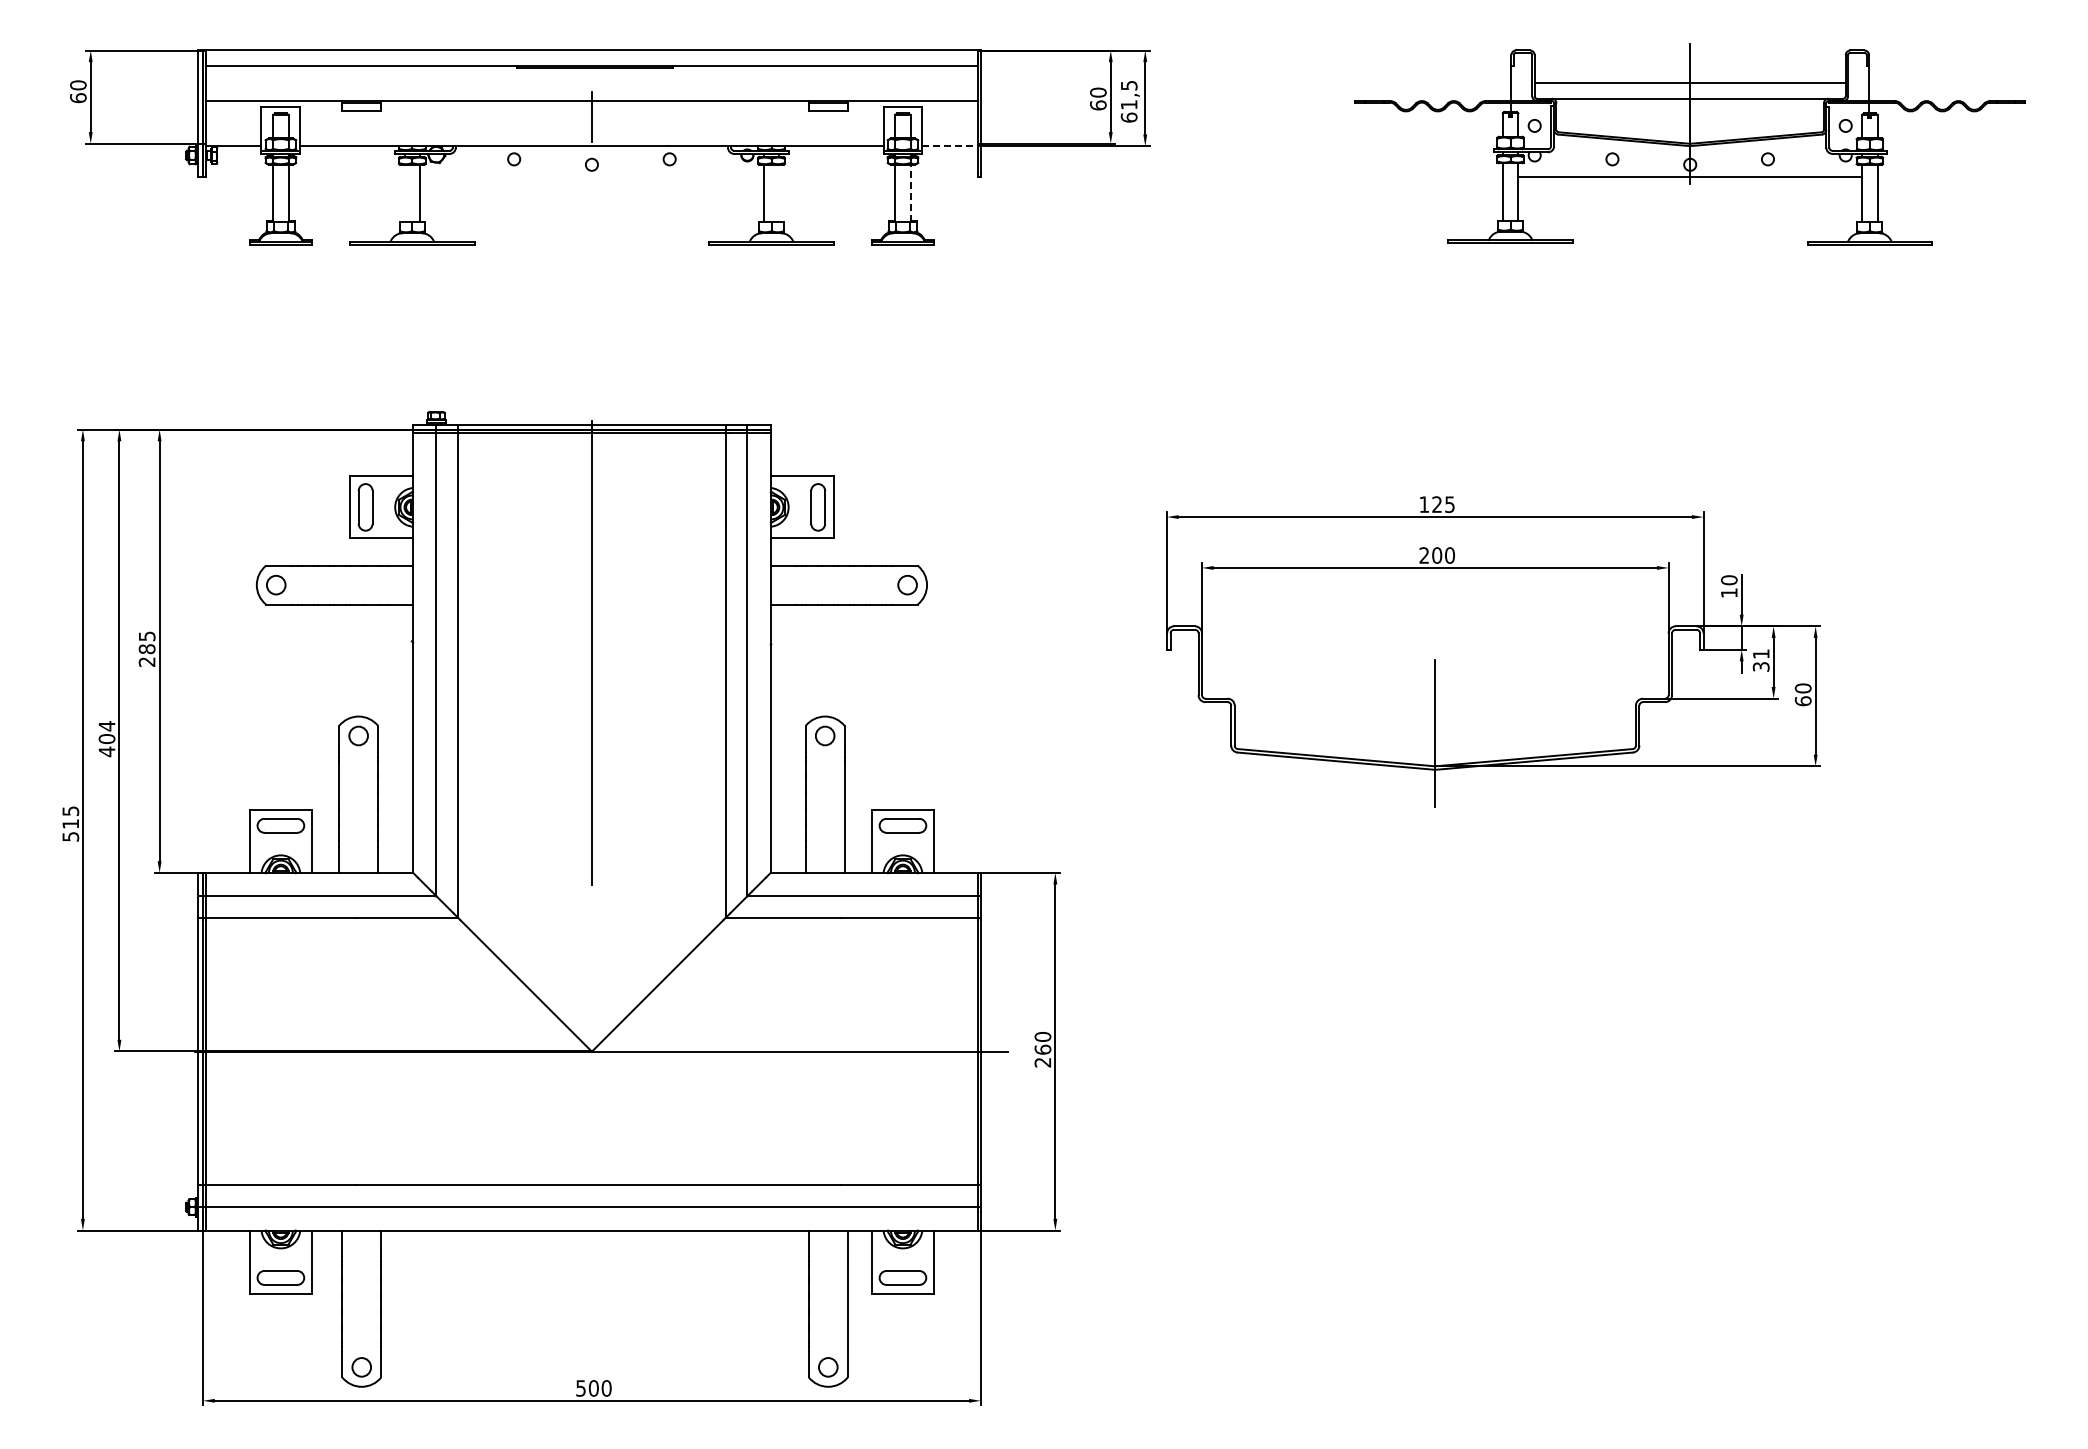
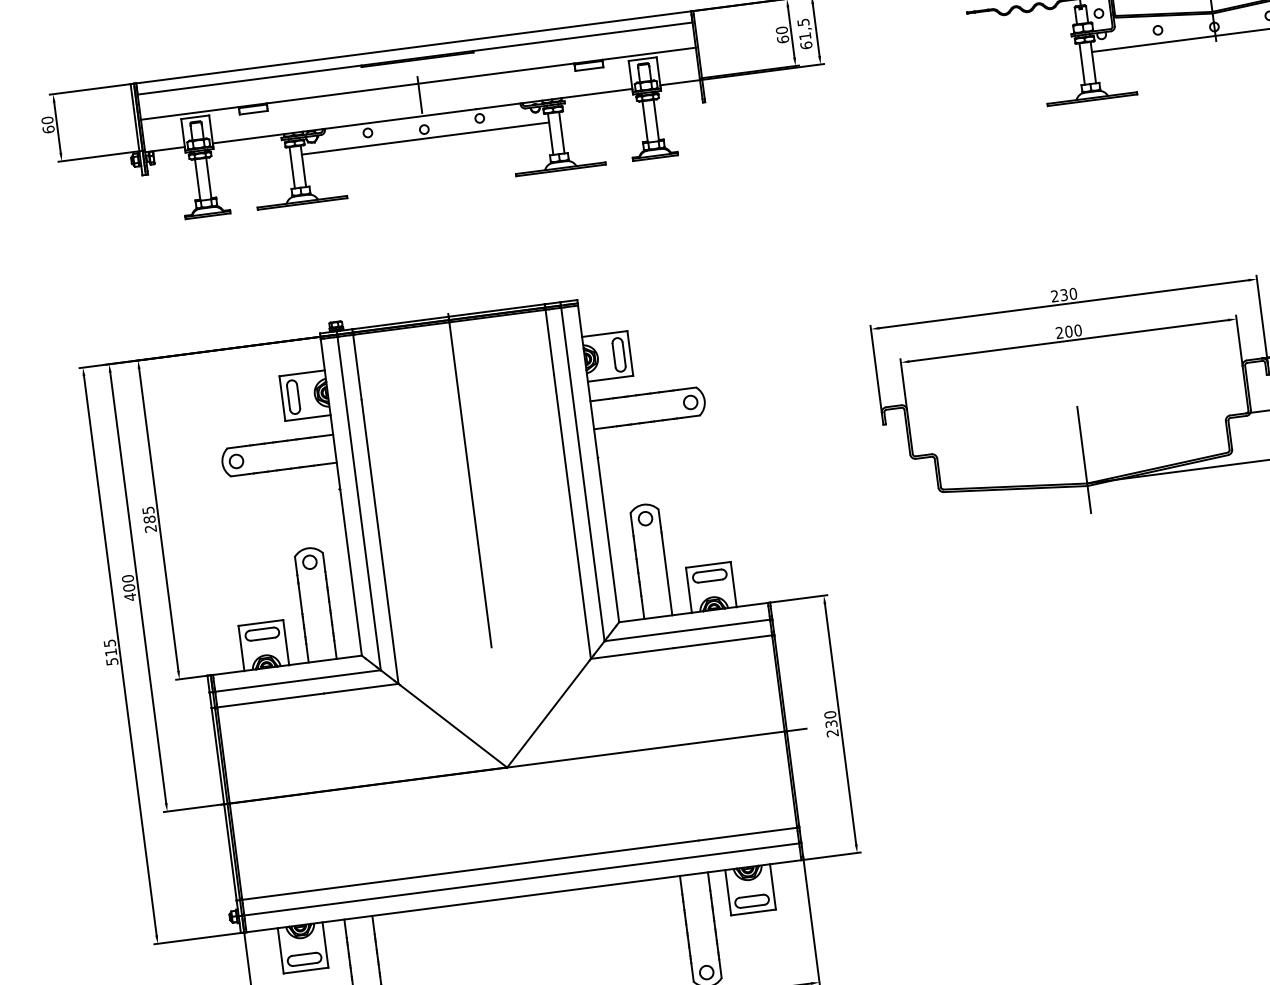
line: (950, 146) -> (680, 82), dashed -> solid
line: (591, 177) -> (425, 138), added
line: (404, 193) -> (292, 167), added
line: (779, 193) -> (561, 132), added
line: (910, 193) -> (656, 120), dashed -> solid
text: (1437, 504) -> (1064, 294), 125 -> 230
text: (106, 726) -> (127, 579), 404 -> 400
text: (1042, 1049) -> (831, 723), 260 -> 230

